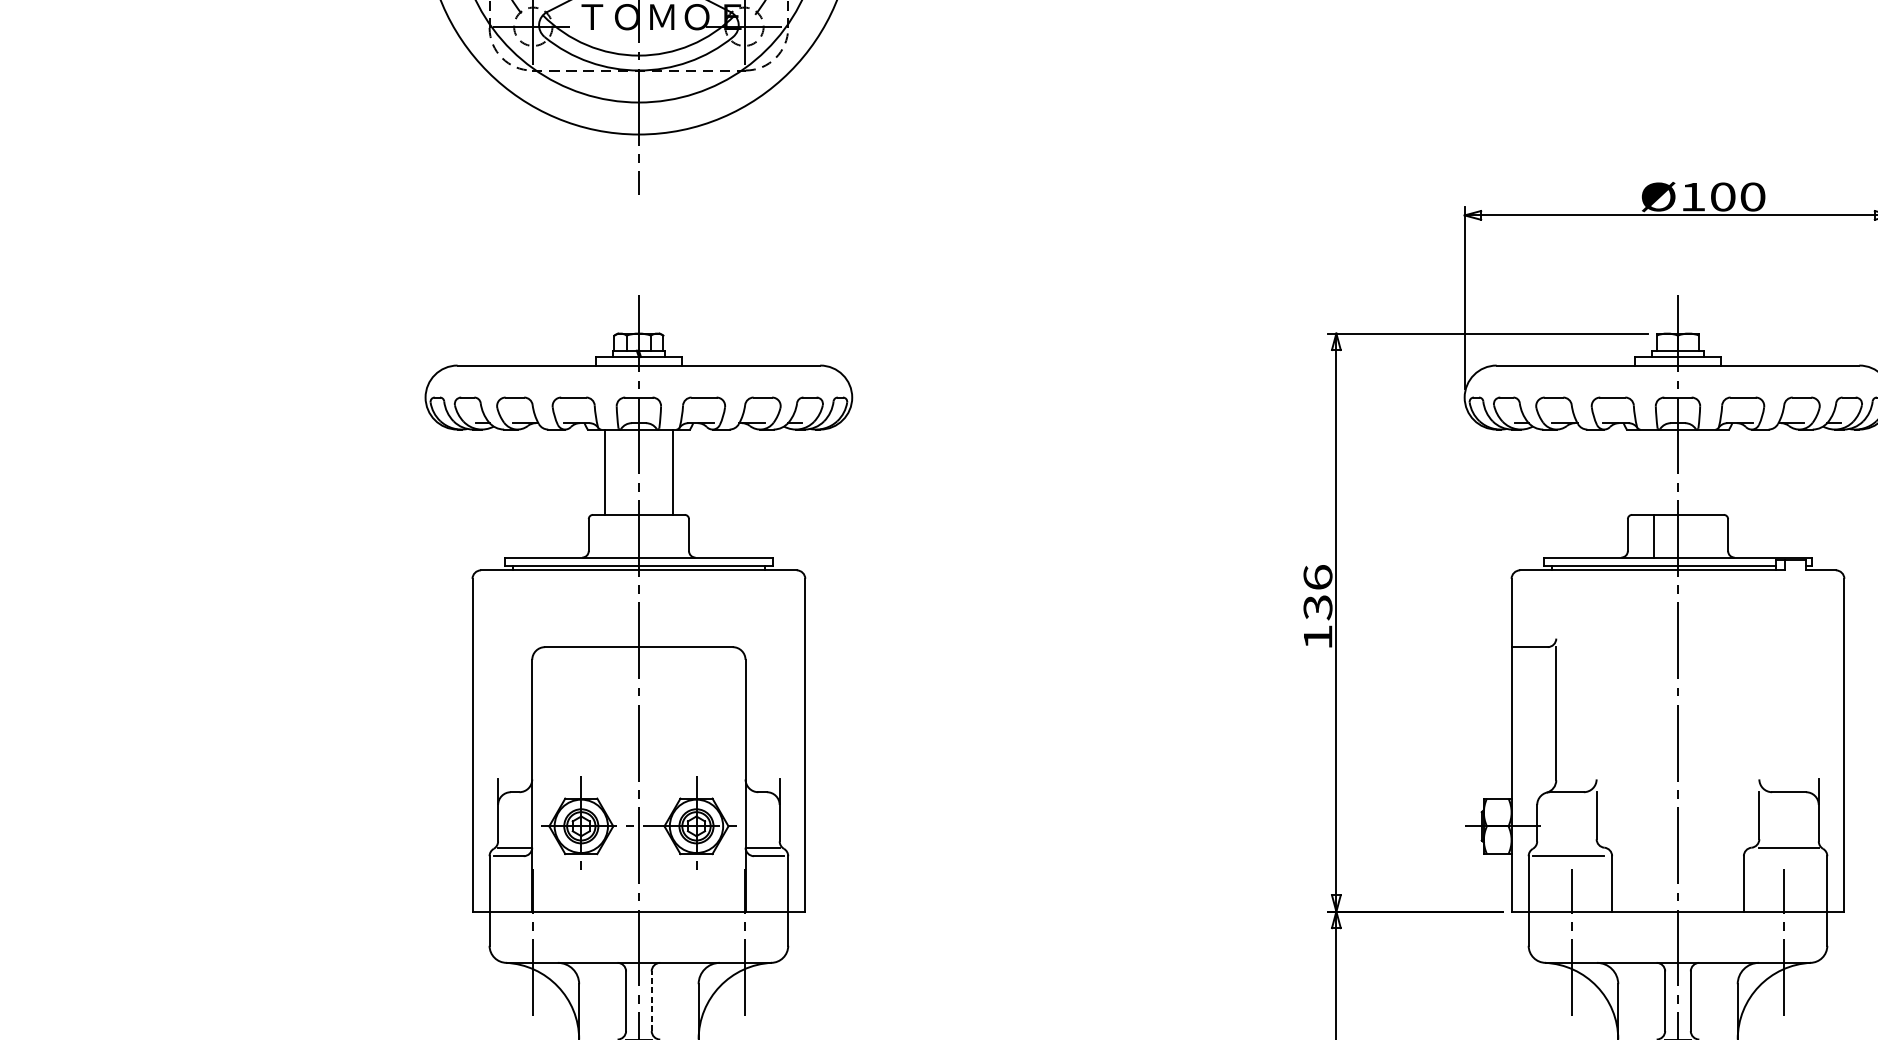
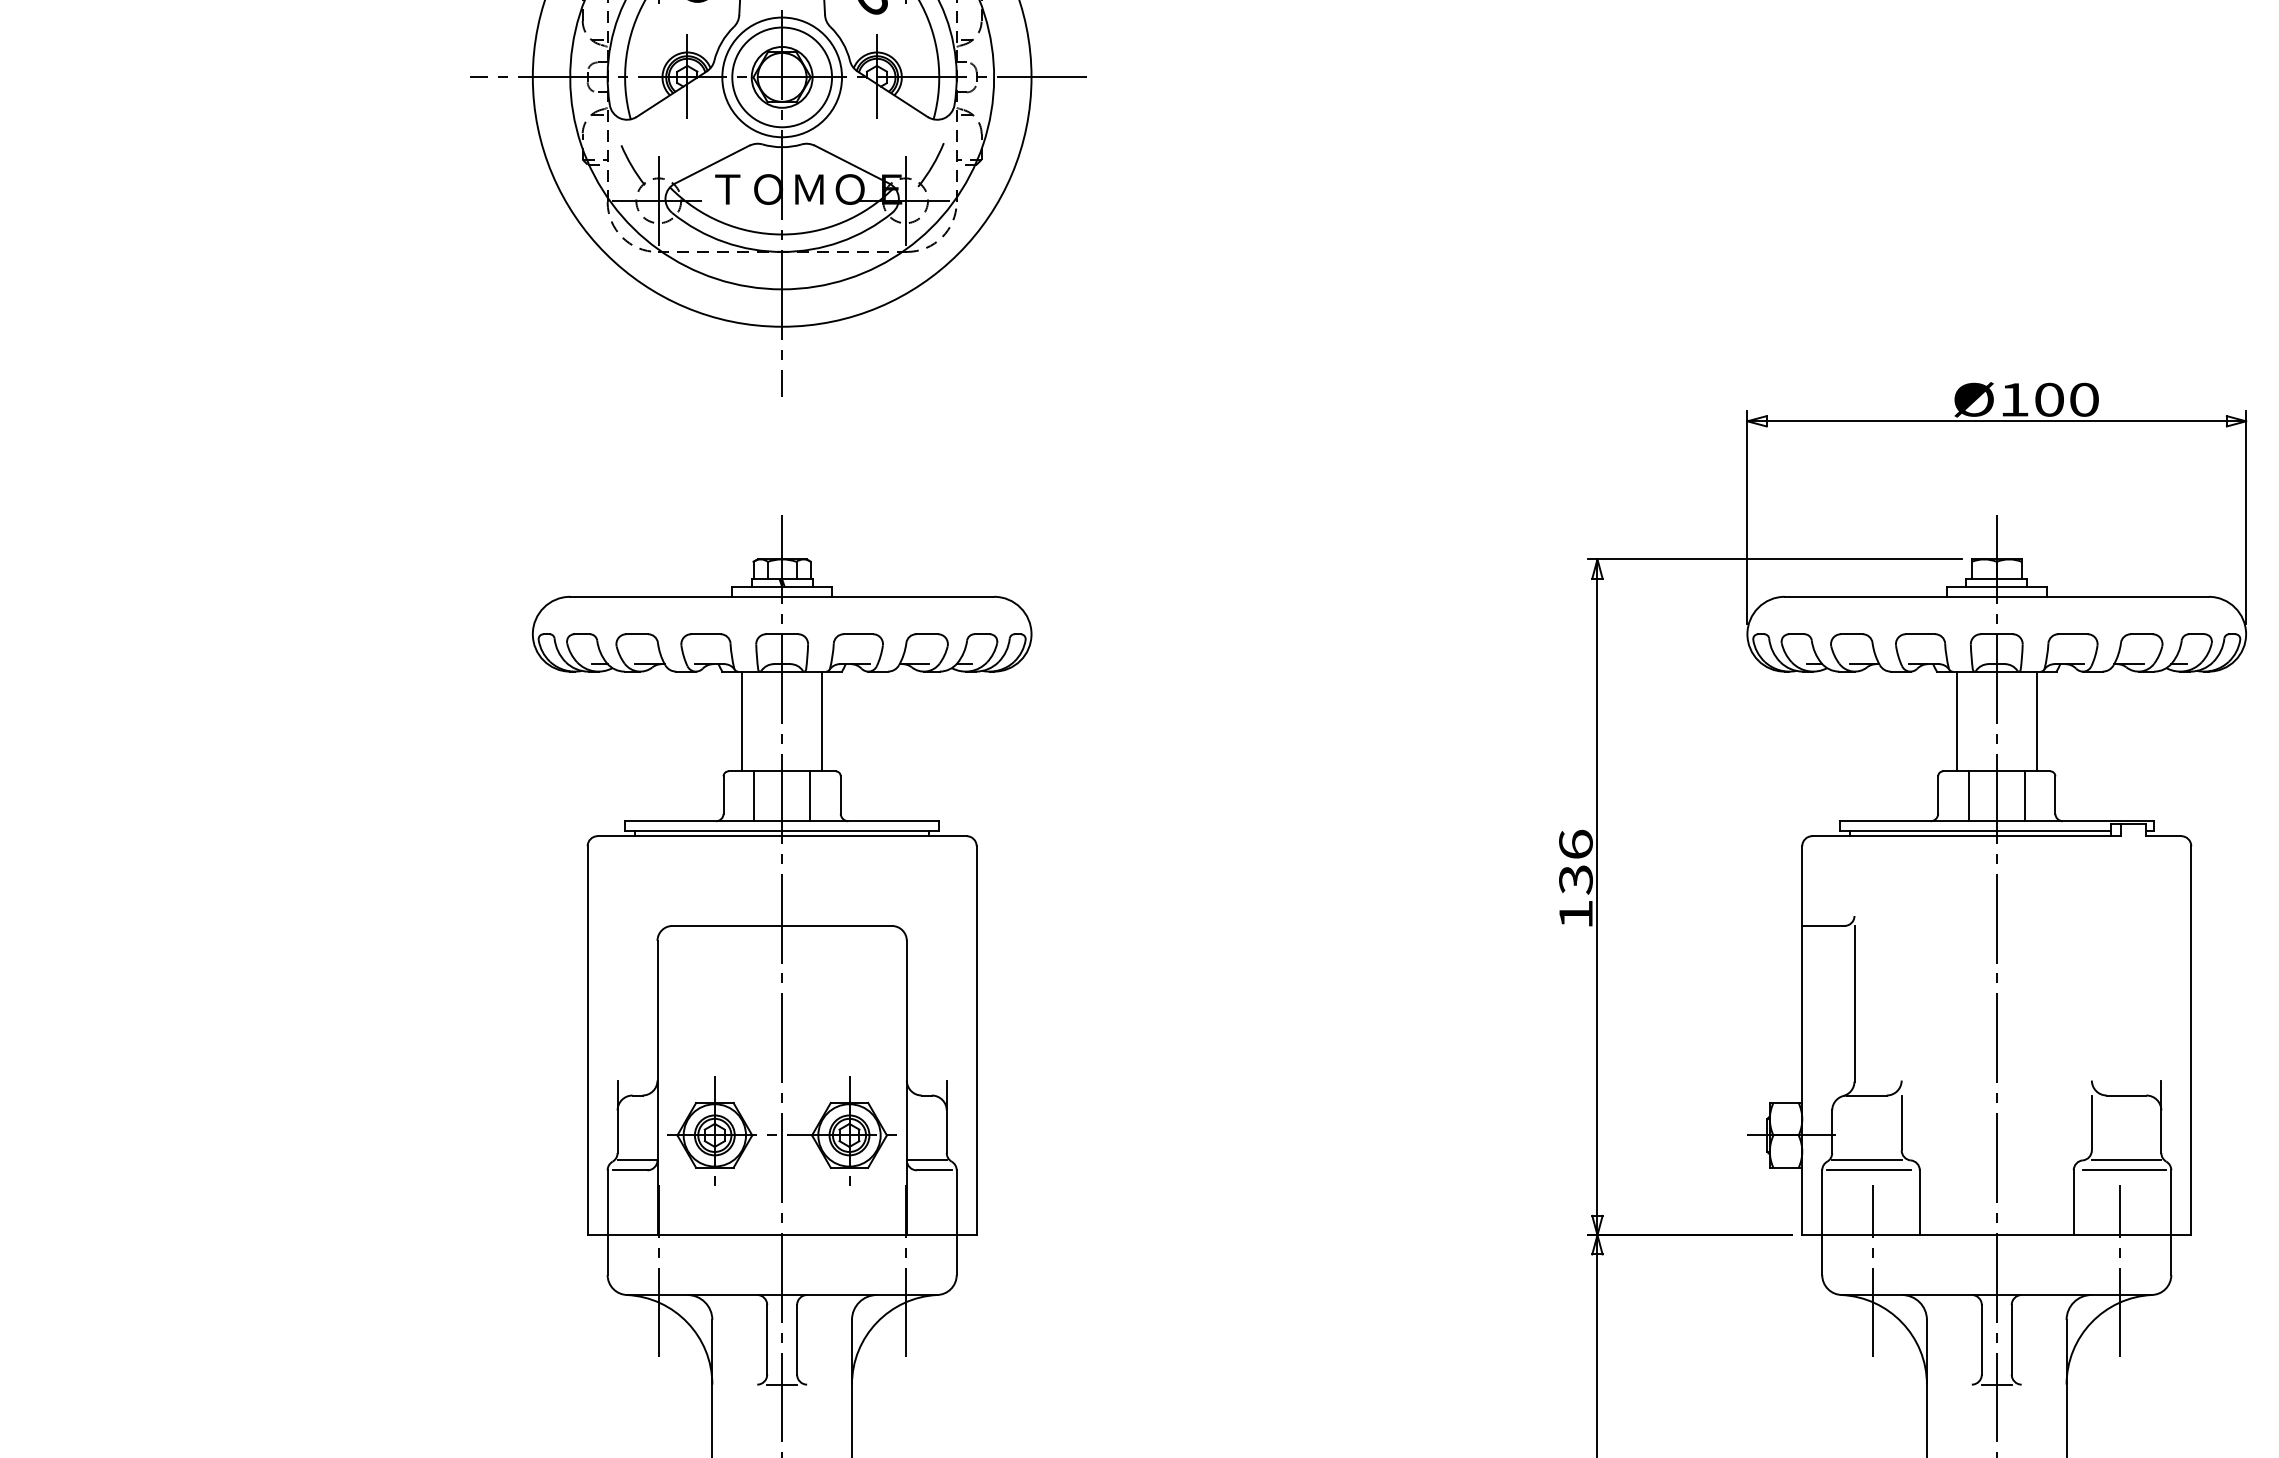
line: (1643, 472) -> (1956, 721), added
line: (1711, 472) -> (2036, 721), added
line: (615, 536) -> (754, 796), added
line: (662, 536) -> (809, 796), added
line: (1701, 536) -> (2024, 796), added
line: (1566, 847) -> (1866, 1160), added
line: (1787, 856) -> (2124, 1170), added
line: (652, 1000) -> (797, 1339), dashed -> solid

